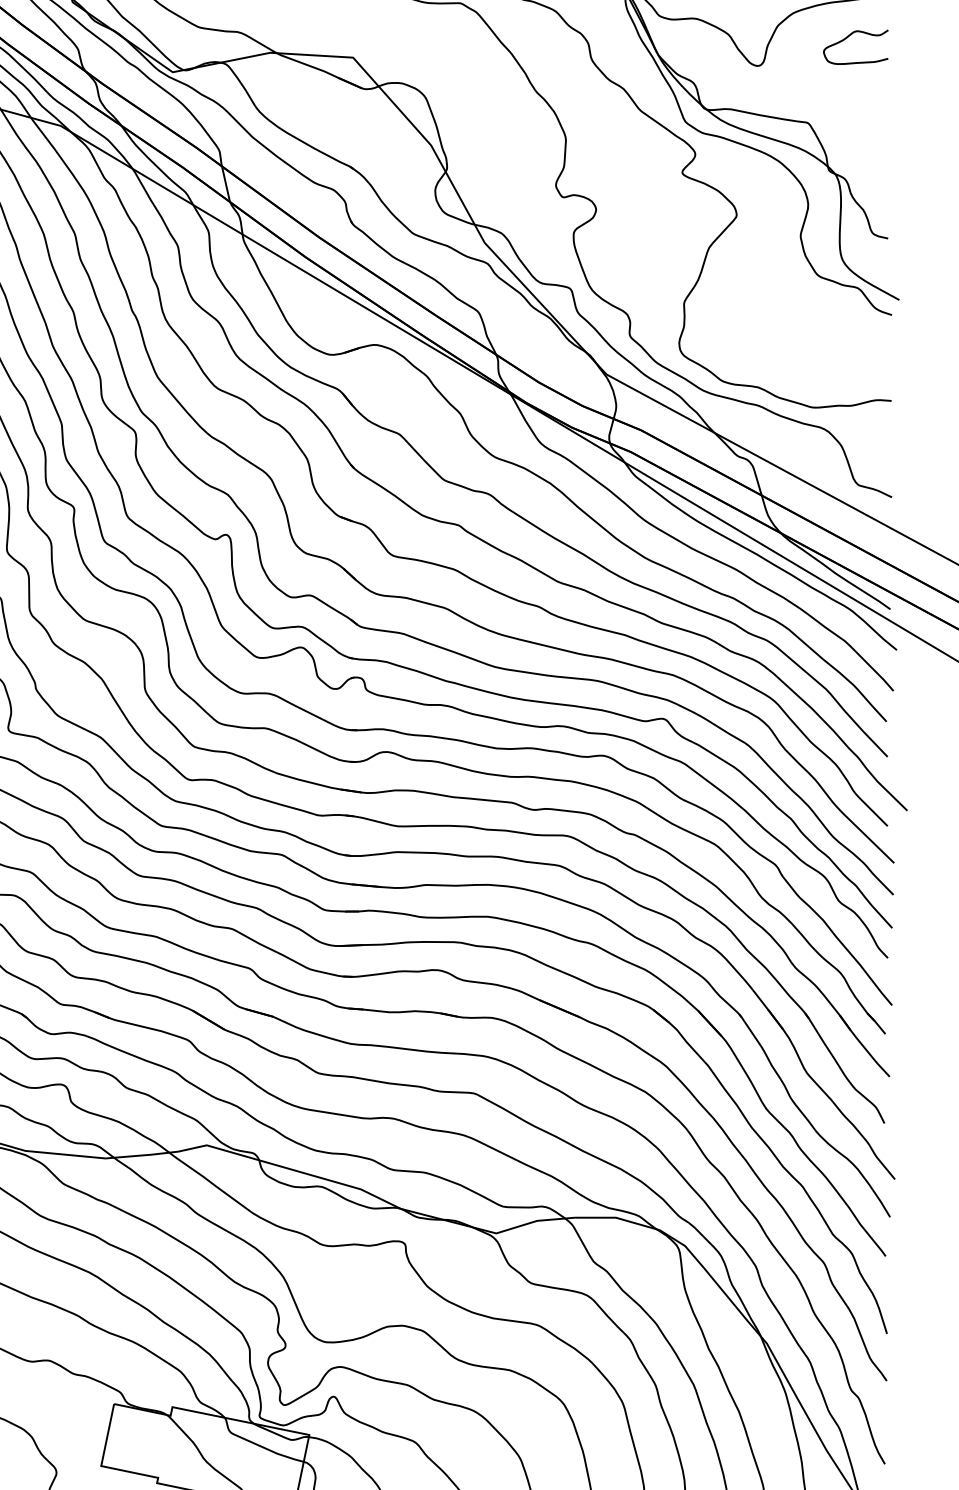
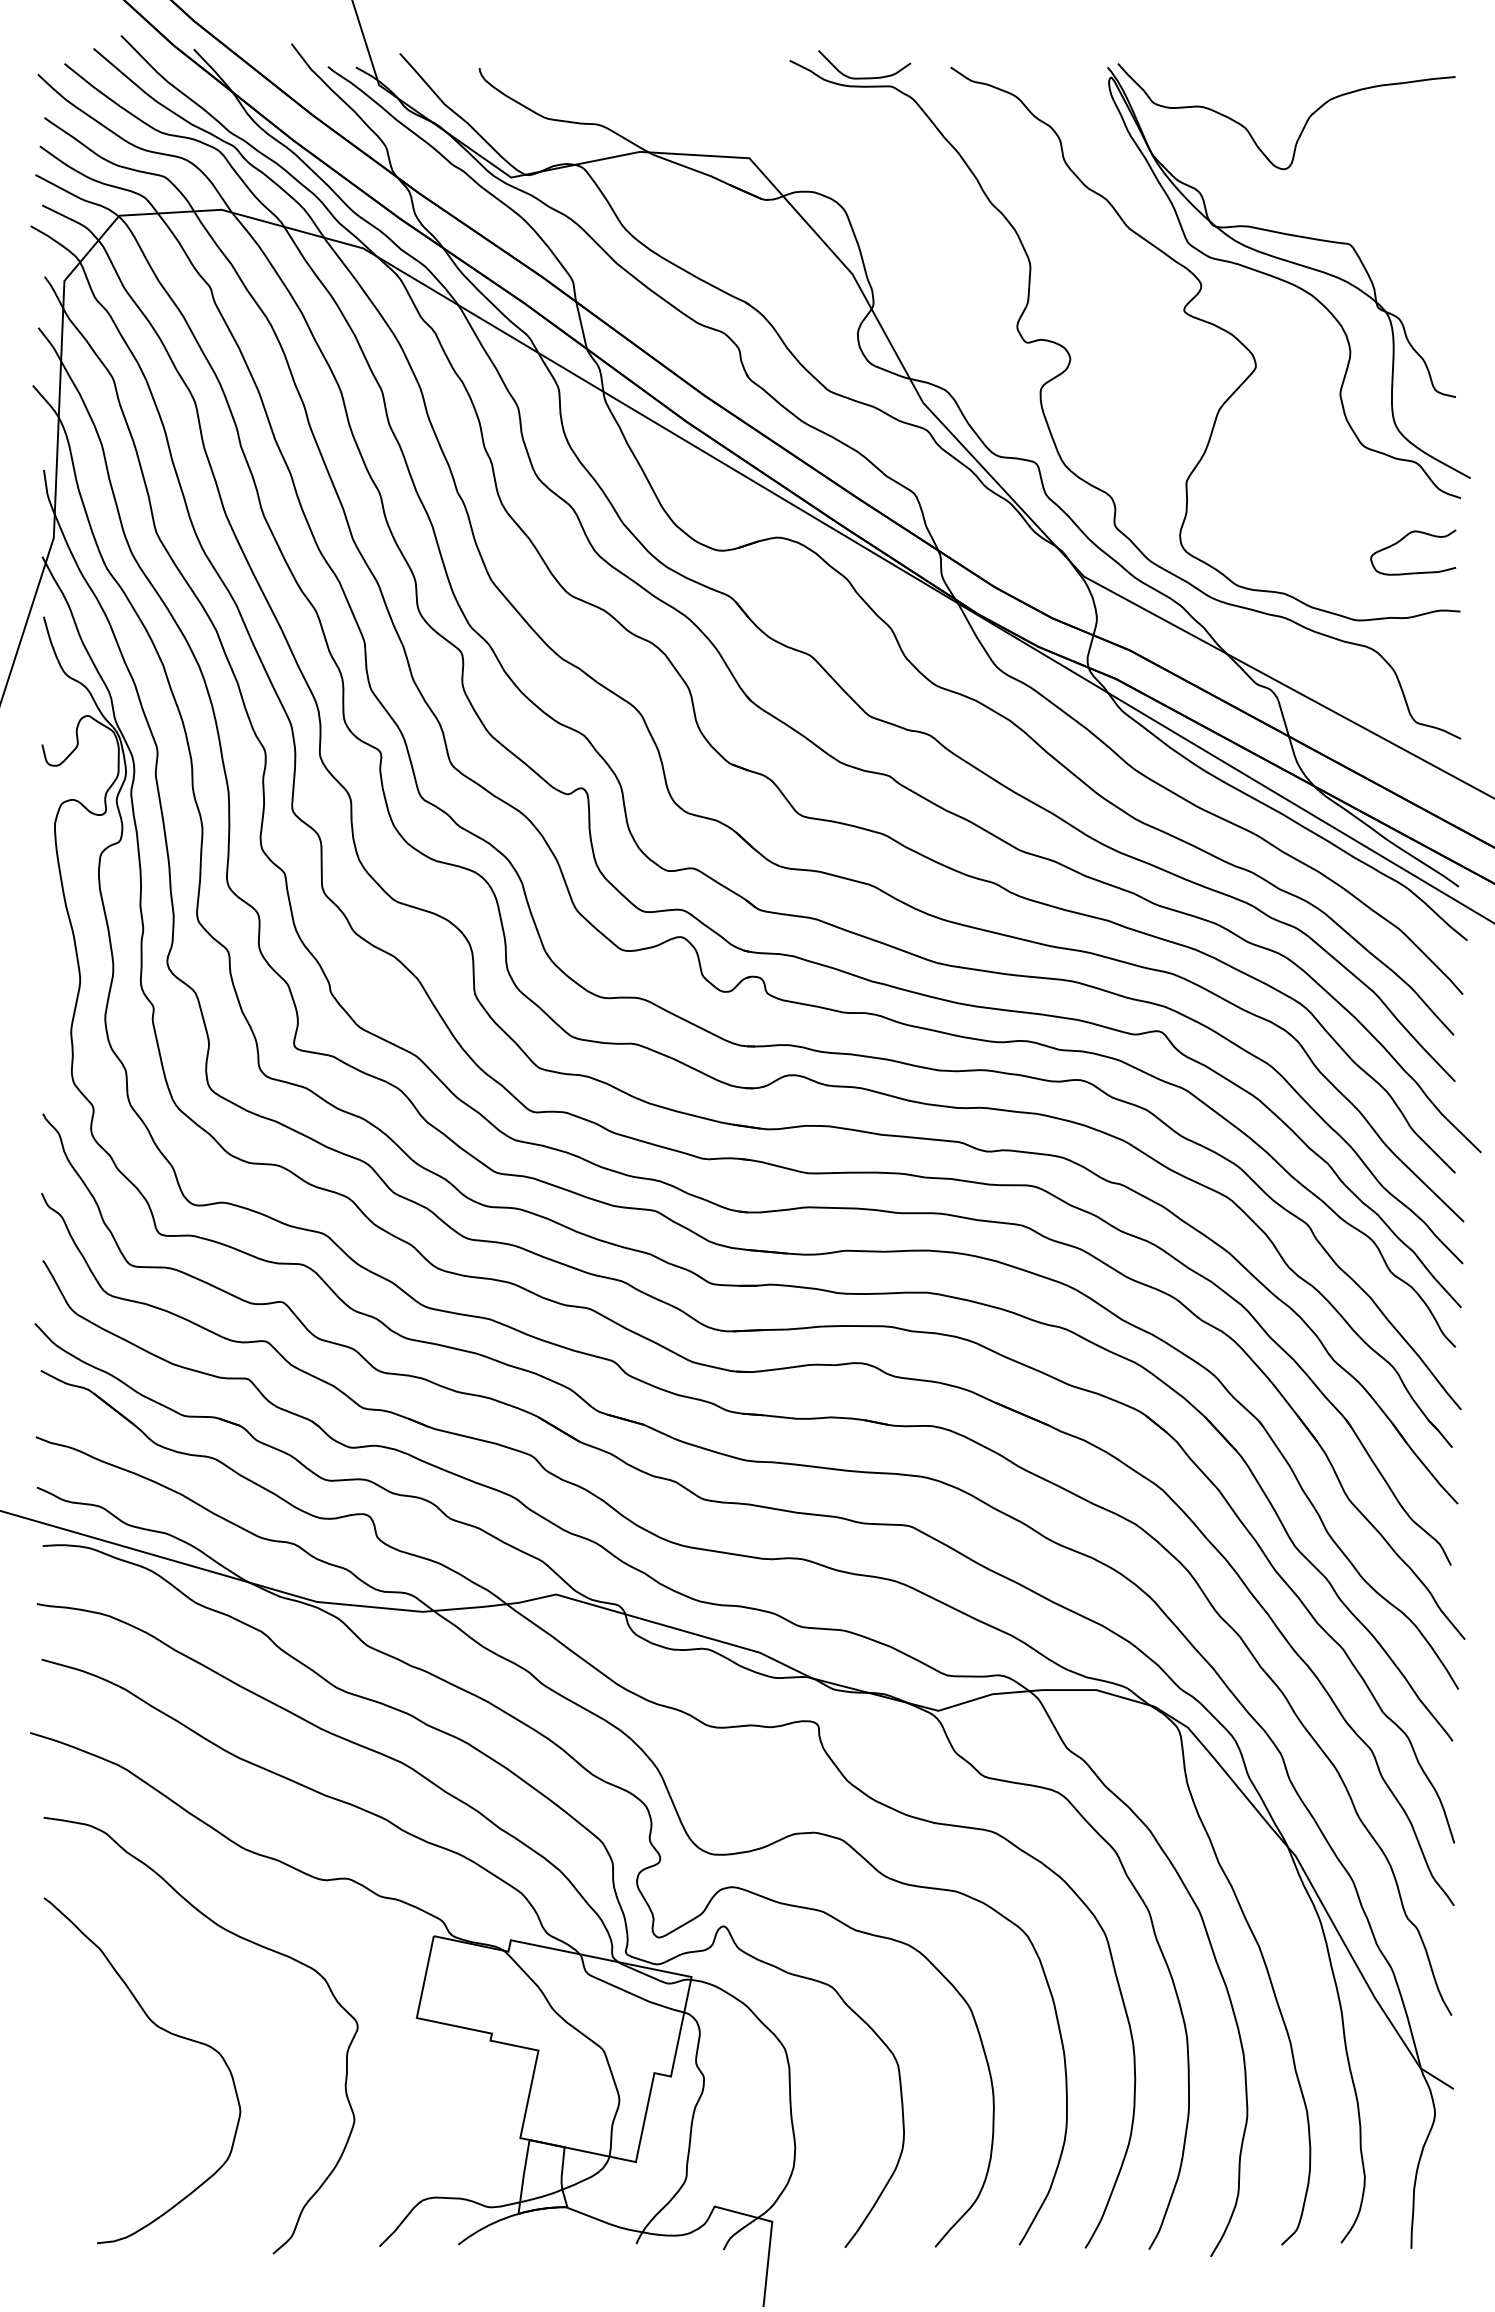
curve: (848, 37) -> (1403, 539), moved

